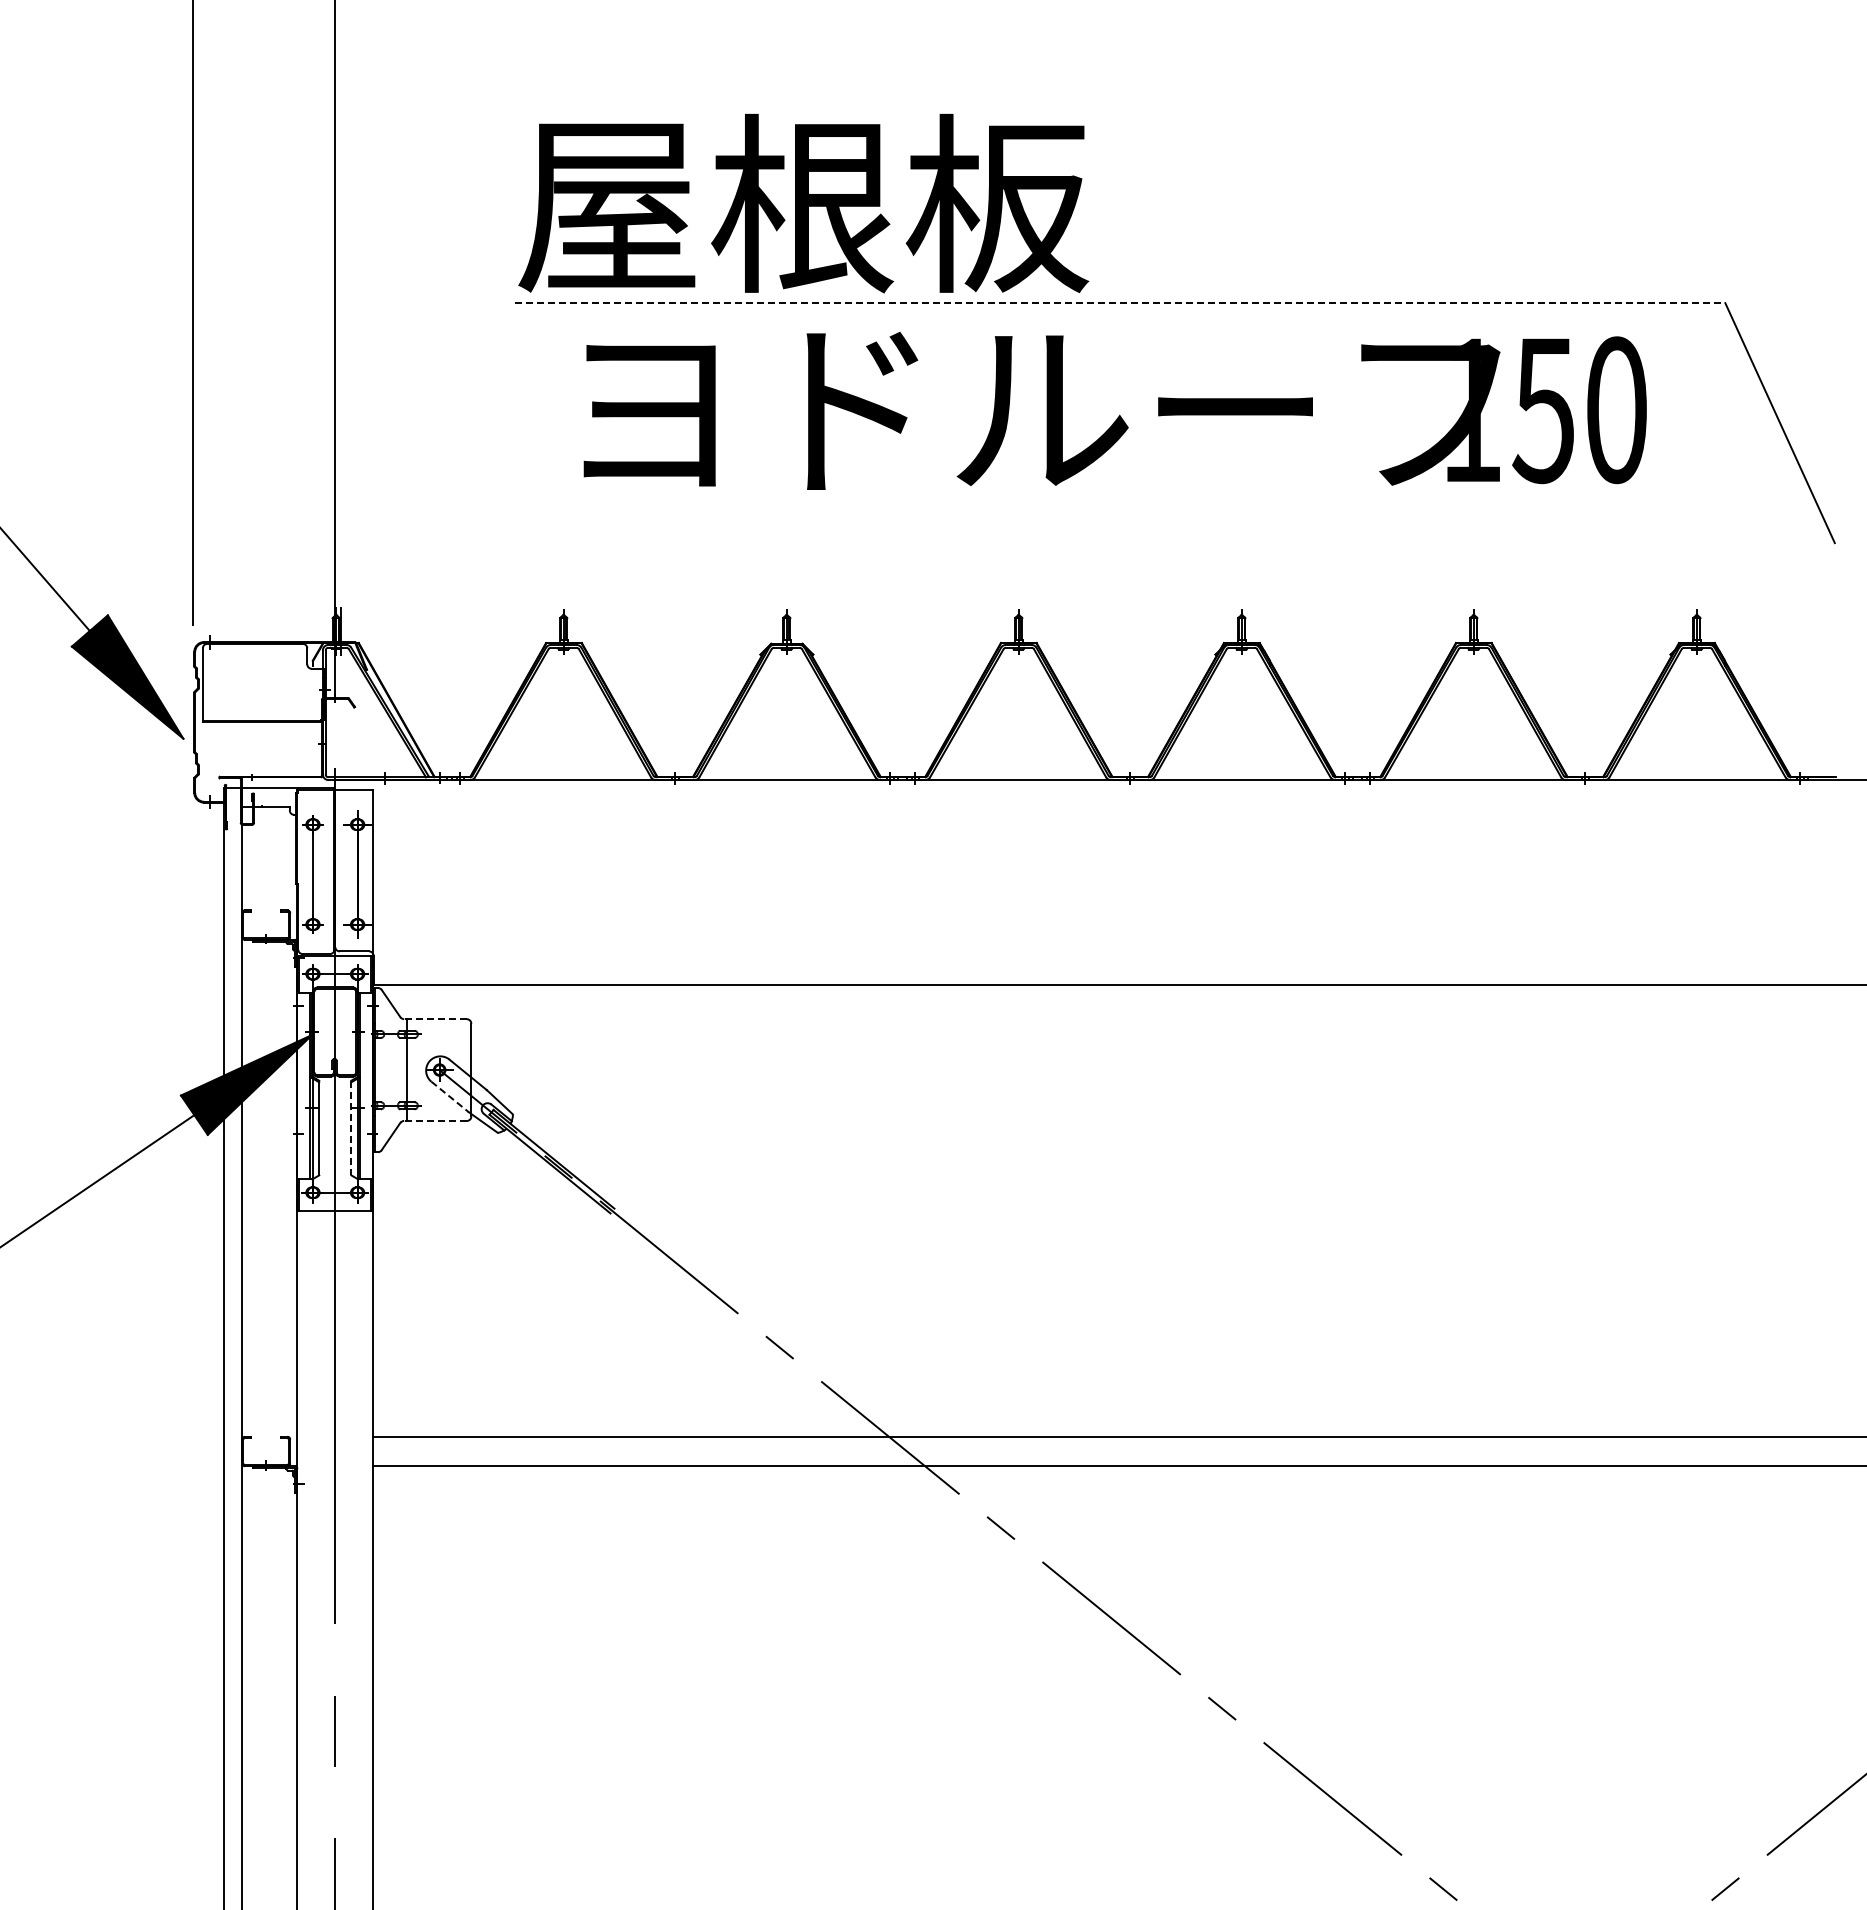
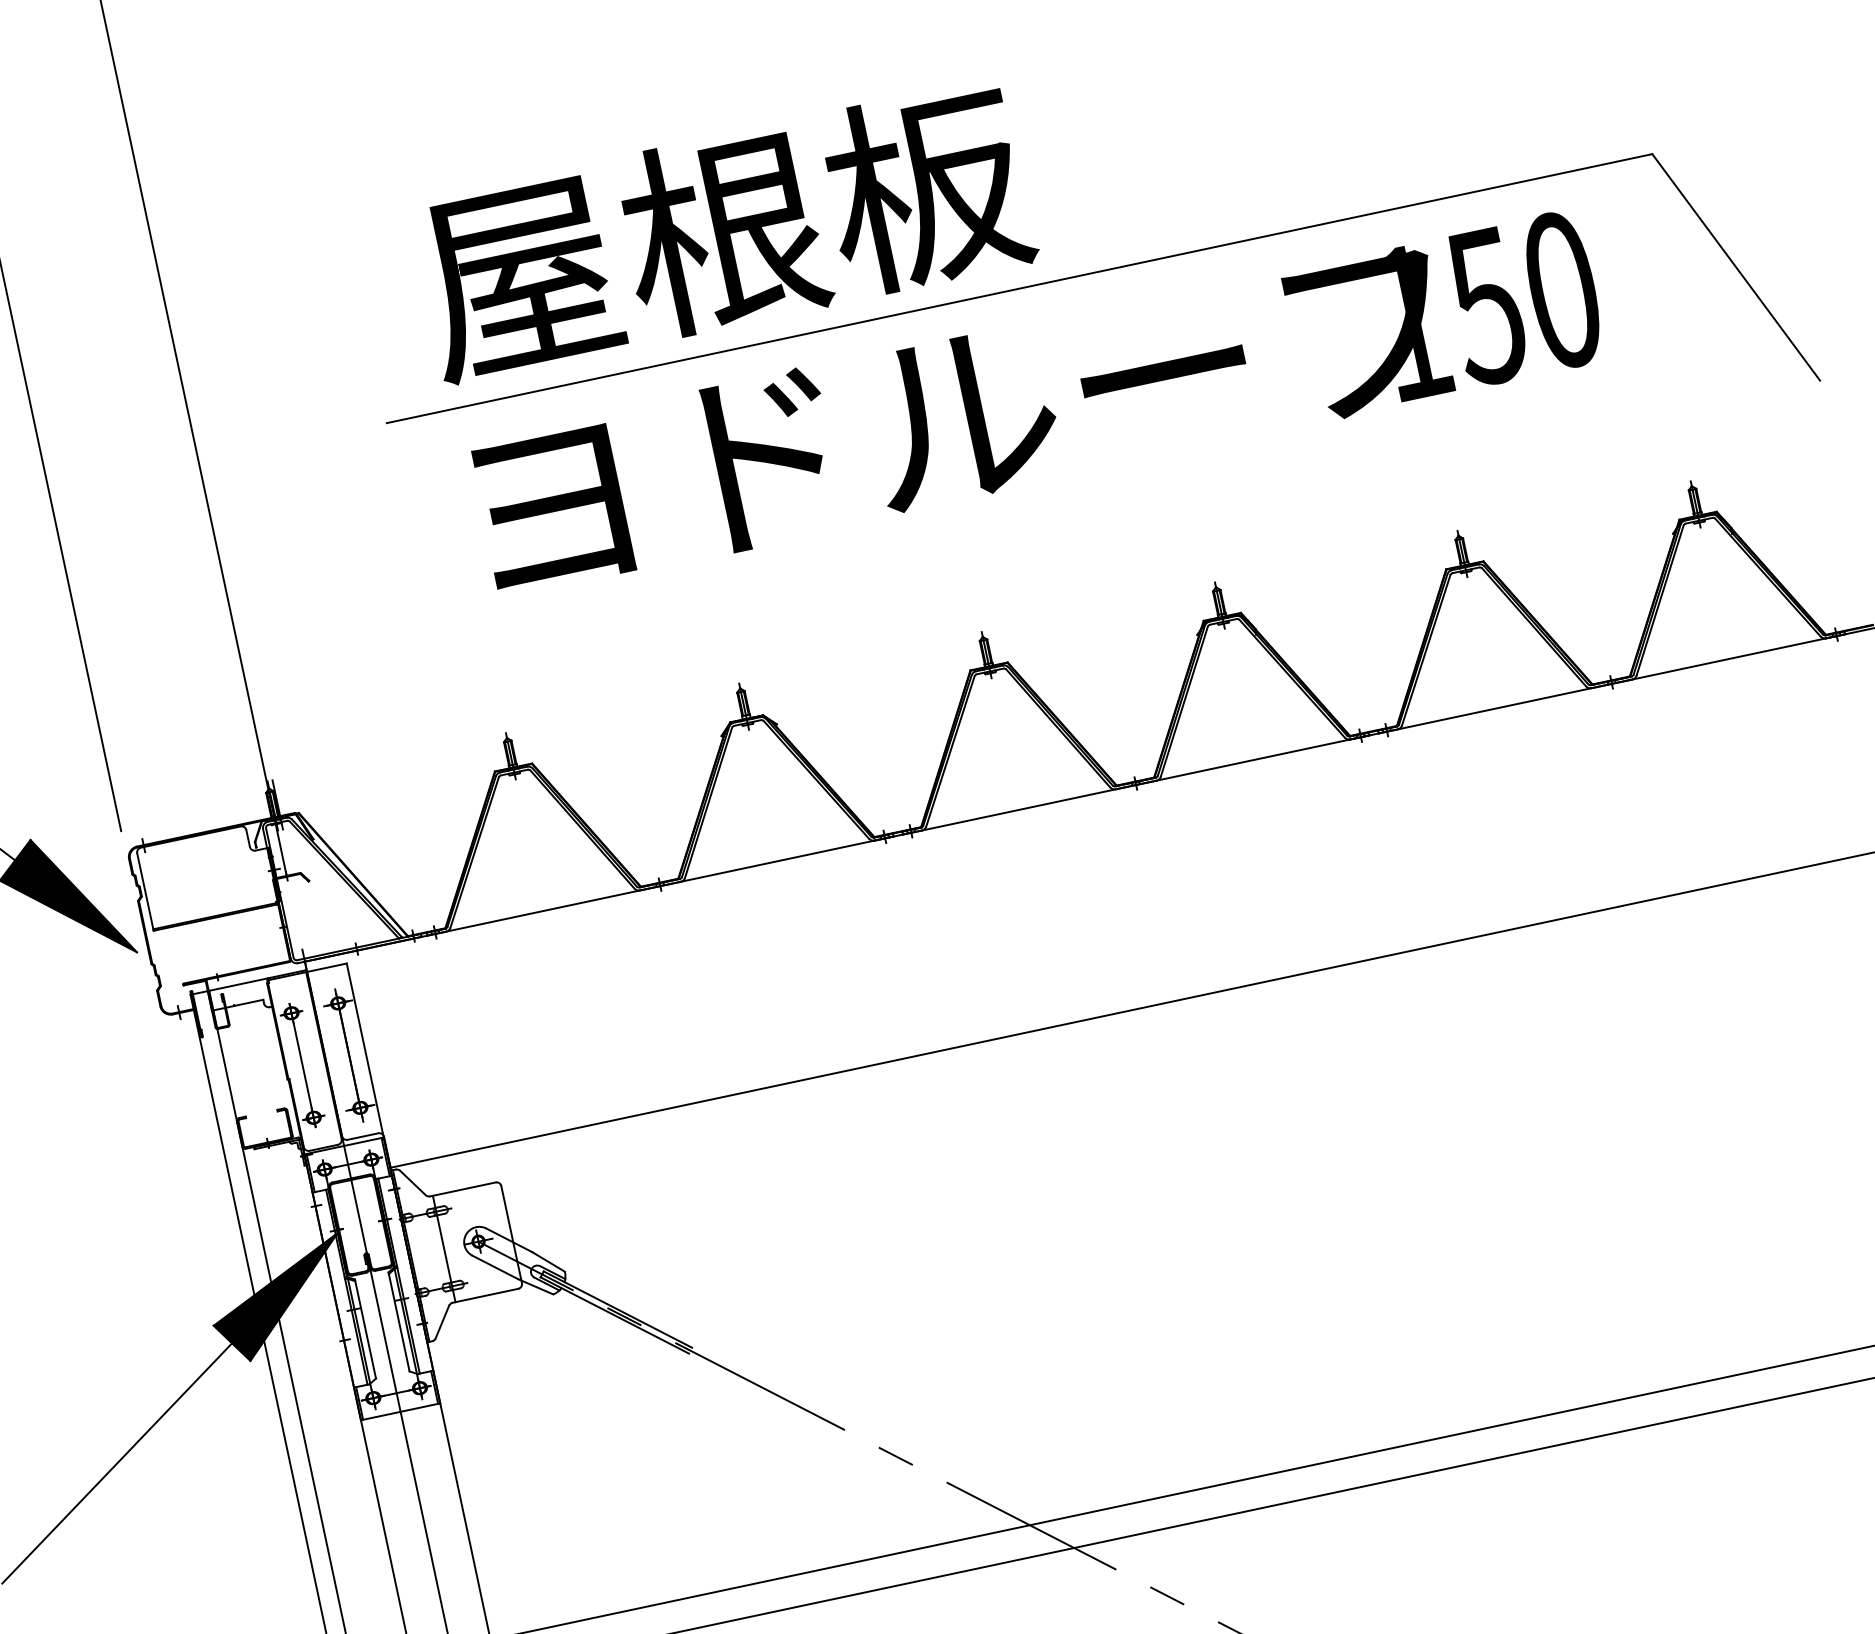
text: (803, 203) -> (723, 231), moved
line: (1120, 303) -> (1019, 288), dashed -> solid
line: (435, 1019) -> (462, 1189), dashed -> solid
line: (450, 1097) -> (495, 1267), dashed -> solid
line: (435, 1120) -> (485, 1295), dashed -> solid
line: (351, 1128) -> (399, 1322), dashed -> solid

